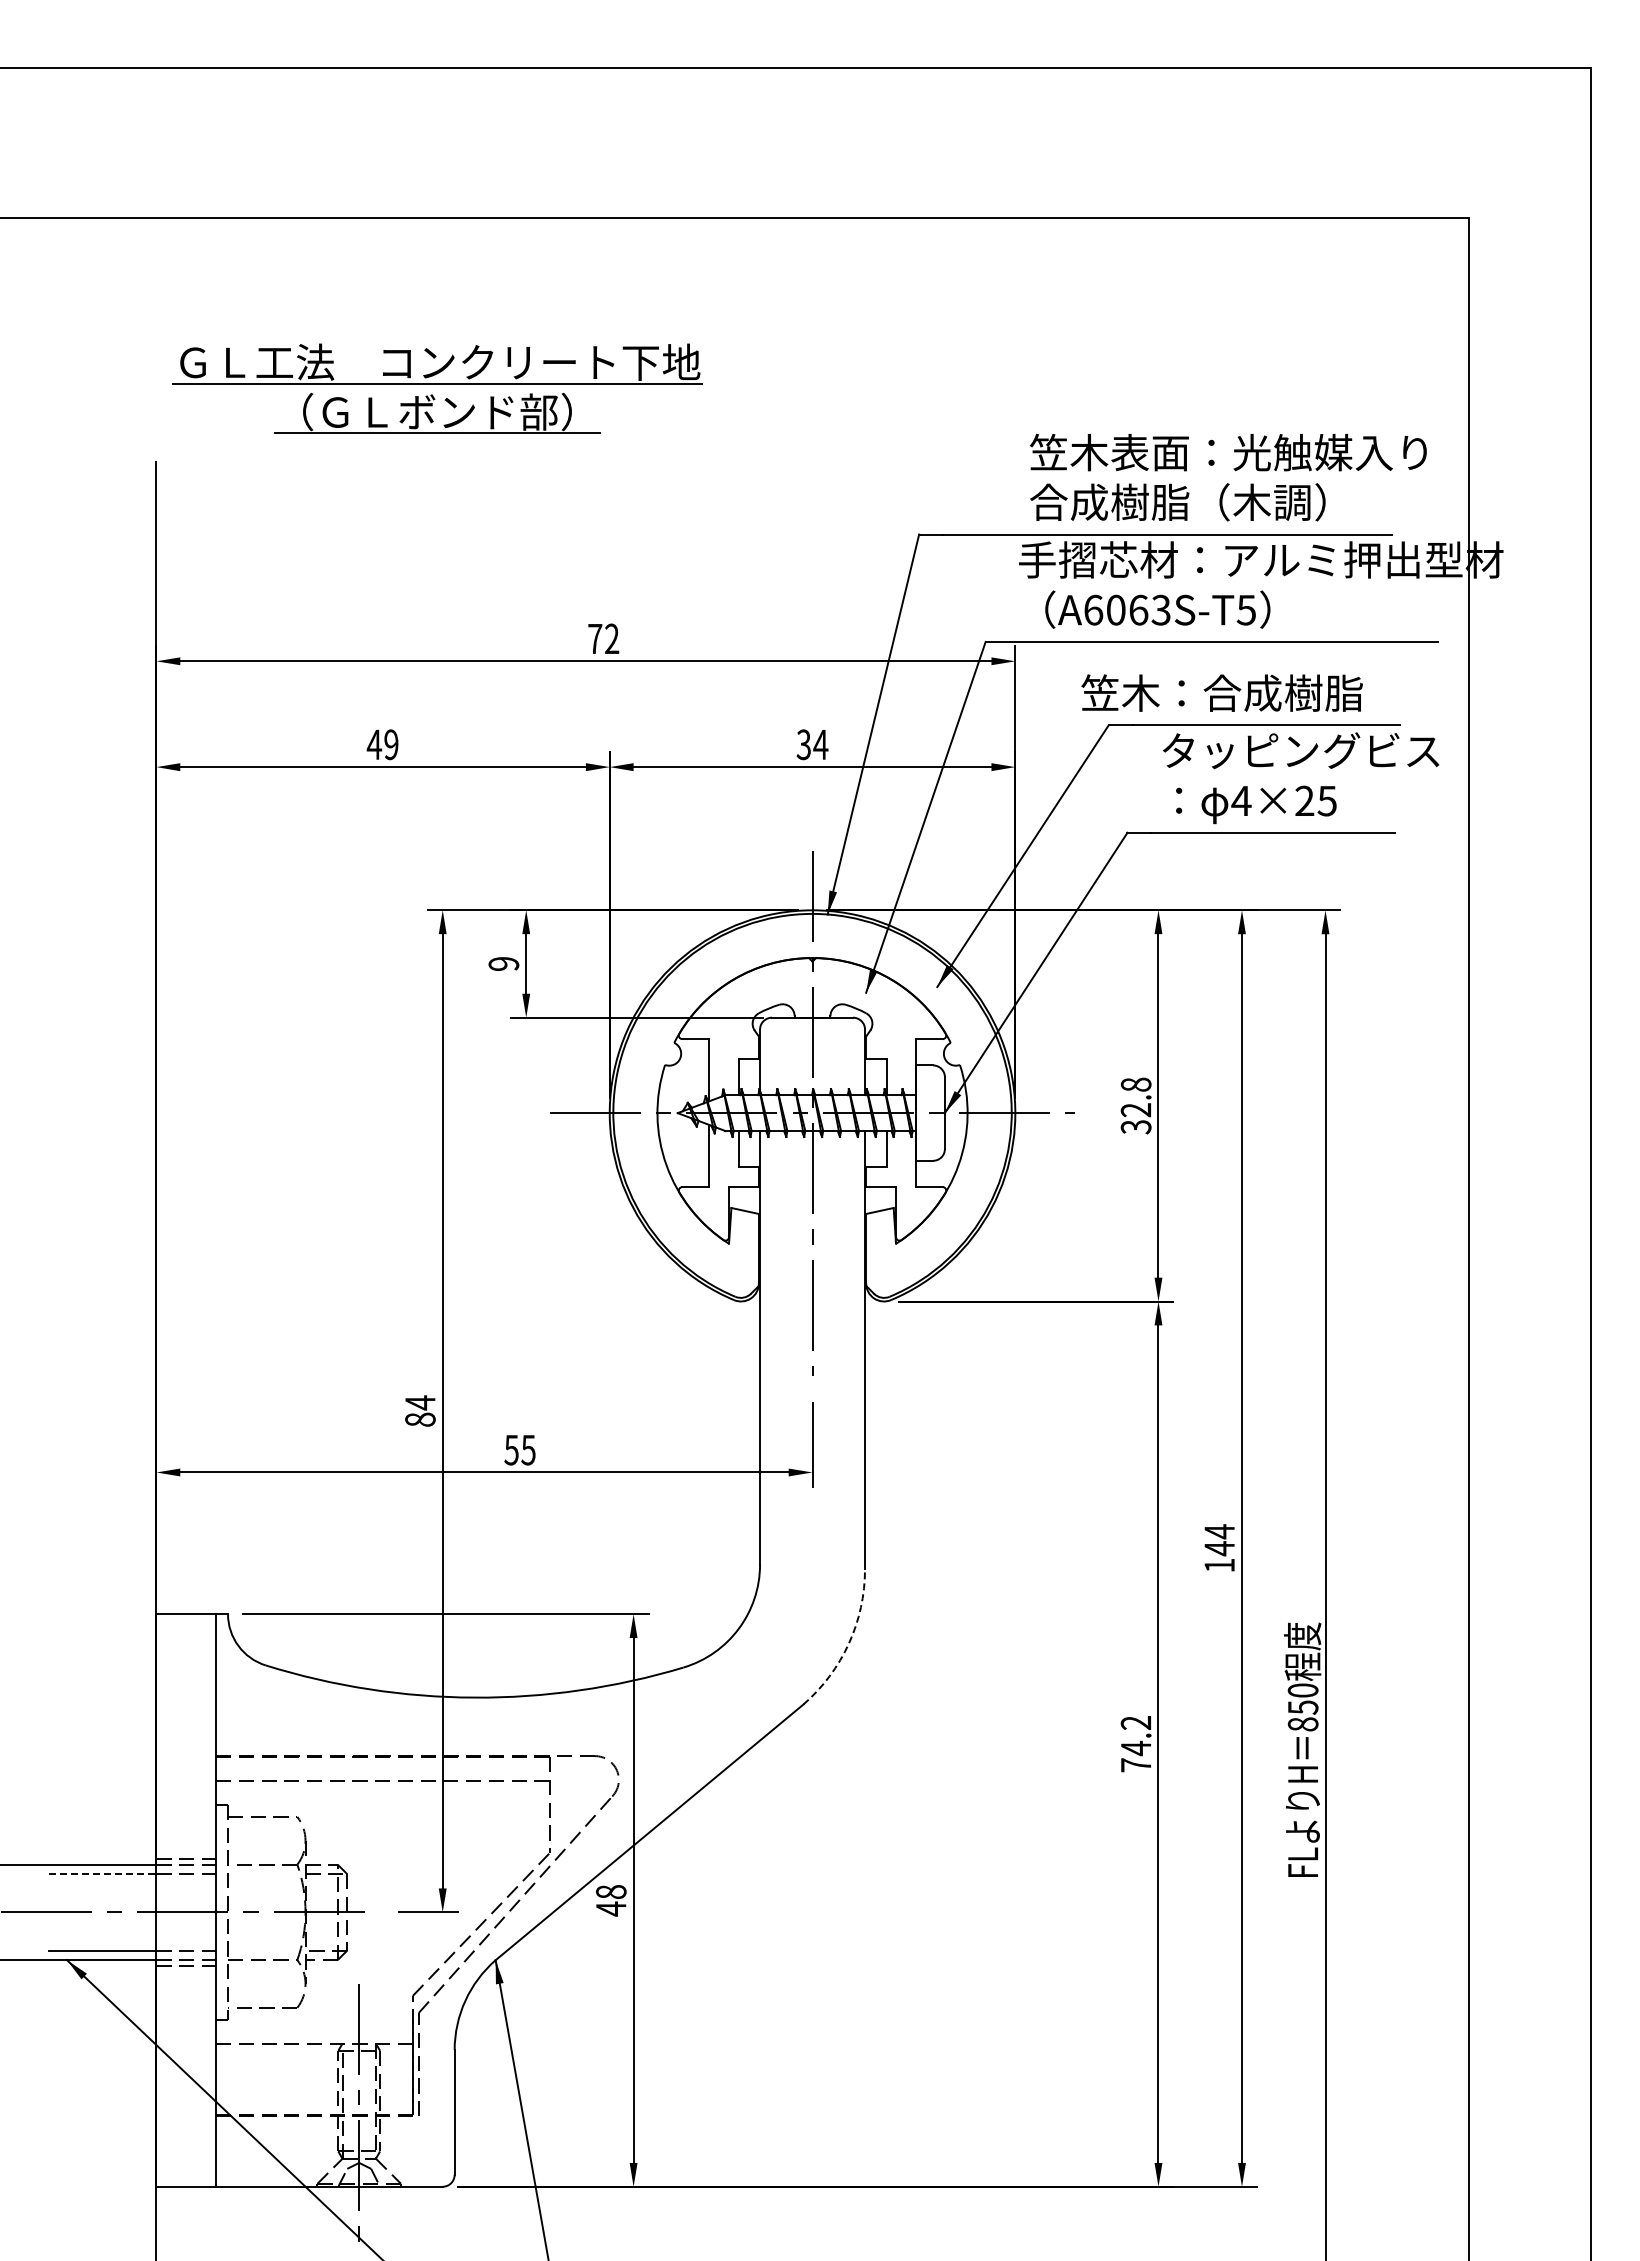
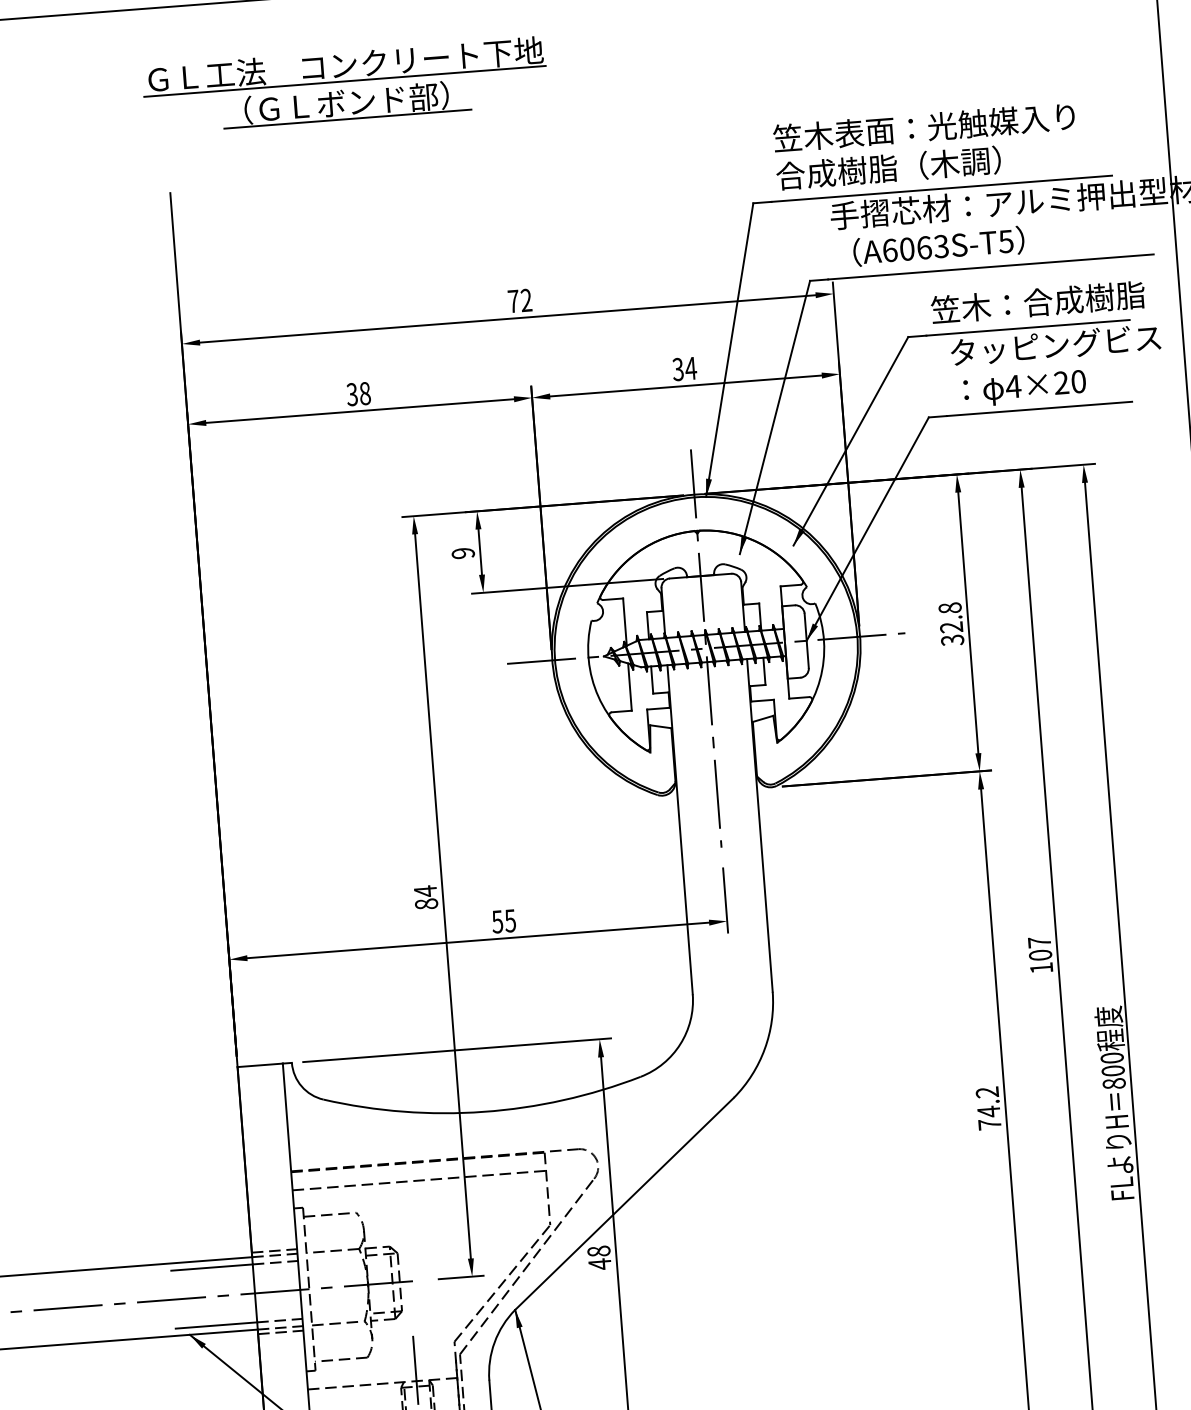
part: (437, 388) -> (345, 85), moved
text: (1227, 477) -> (924, 146), moved
text: (1221, 692) -> (1037, 301), moved
text: (382, 744) -> (358, 393), 49 -> 38
text: (1326, 800) -> (1077, 381), 4×25 -> 4×20
text: (1219, 1540) -> (1040, 949), 144 -> 107
arc: (848, 1643) -> (764, 1048), dashed -> solid
text: (1302, 1707) -> (1112, 1071), 850 -> 800
line: (102, 1874) -> (211, 1267), dashed -> solid

